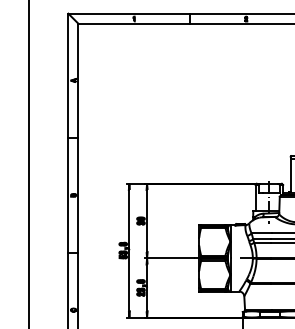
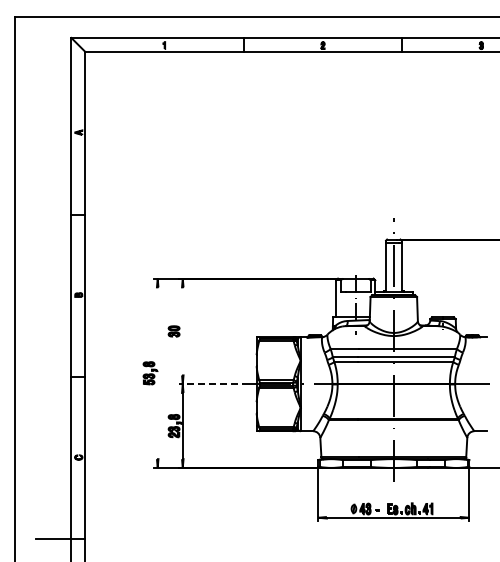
line: (146, 221) -> (182, 331), removed
line: (129, 250) -> (157, 373), removed
line: (169, 258) -> (214, 384), solid -> dashed

